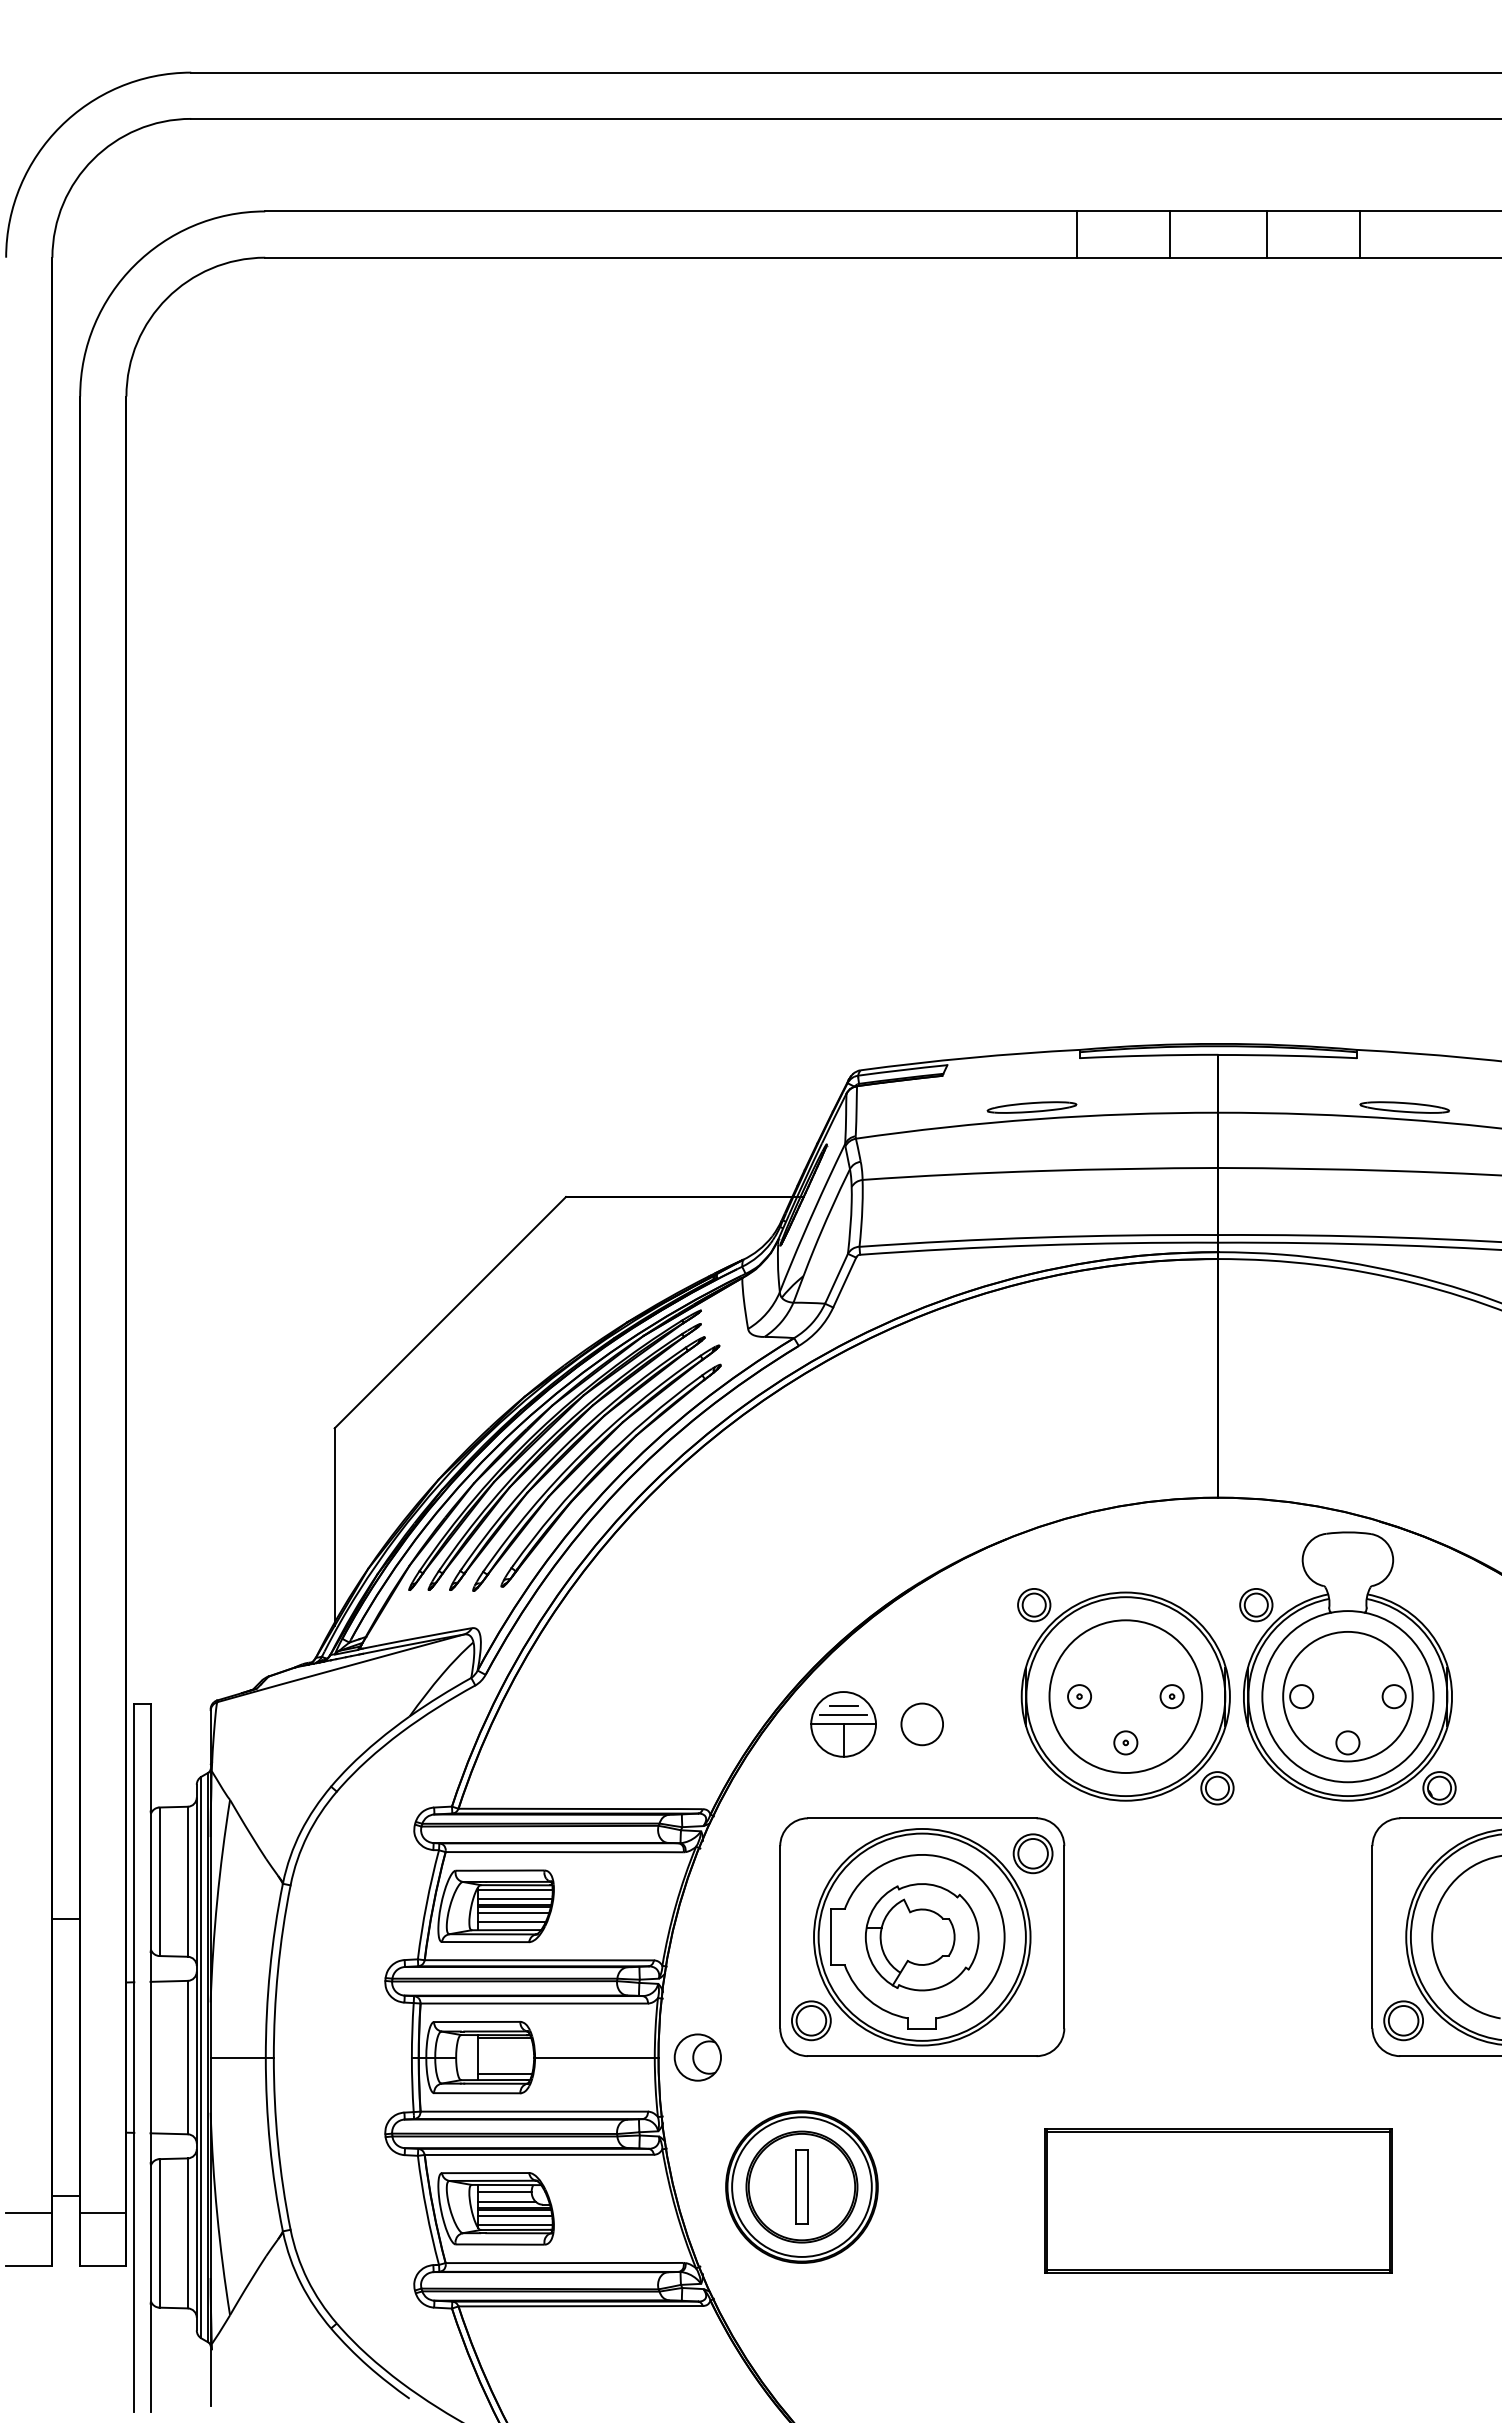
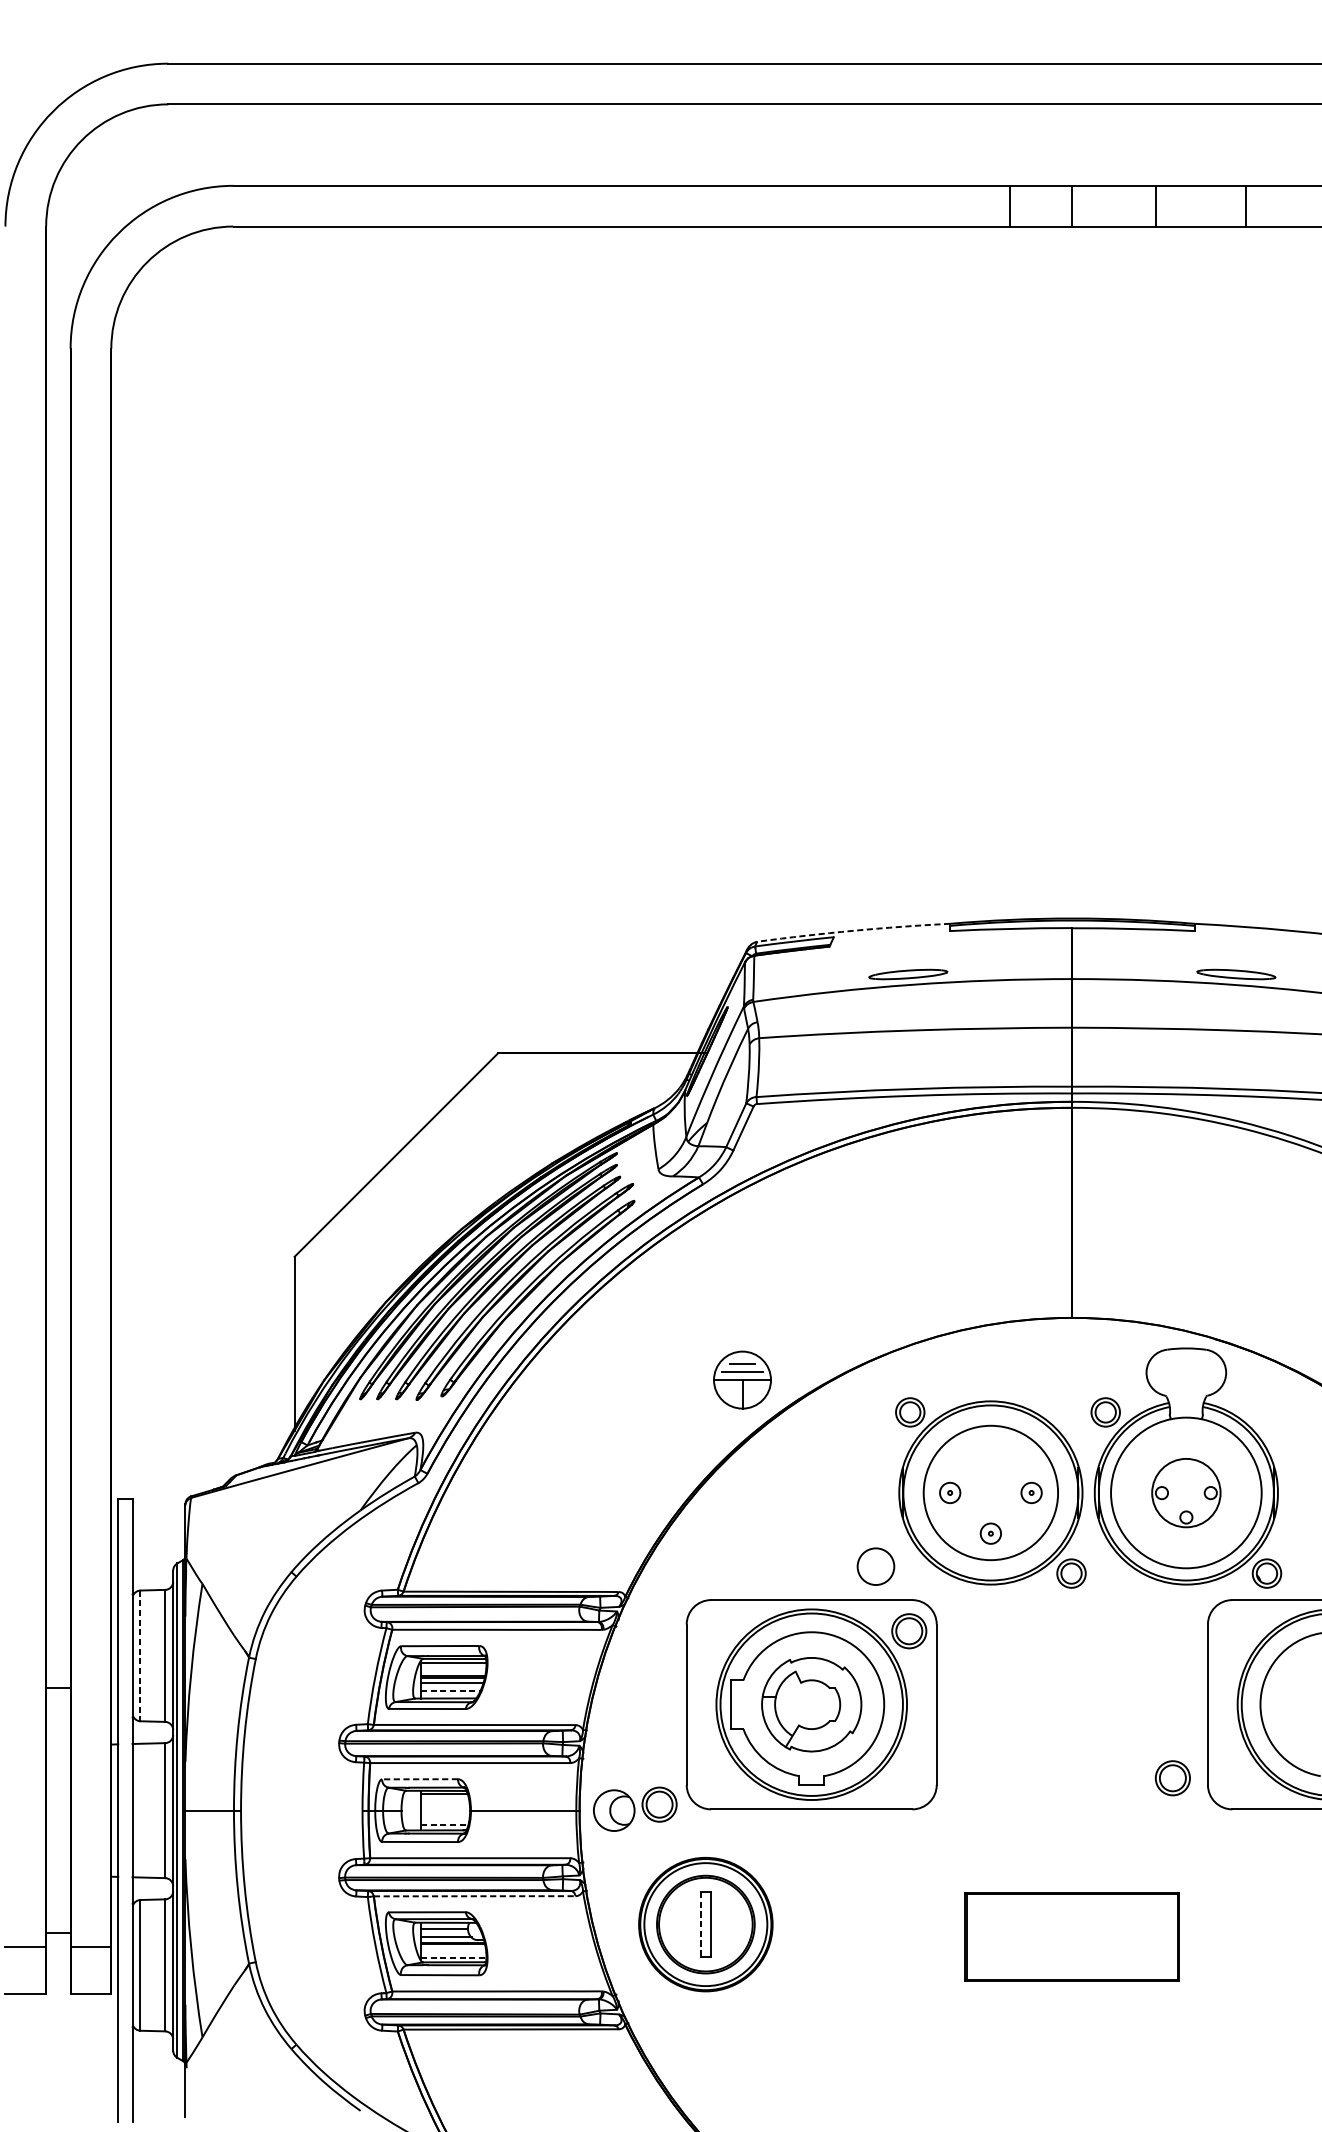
line: (1077, 234) -> (1009, 206), moved
line: (1169, 234) -> (1071, 206), moved
line: (1266, 234) -> (1156, 206), moved
line: (1359, 234) -> (1245, 206), moved
arc: (969, 1057) -> (853, 930), solid -> dashed
part: (1347, 1696) -> (1185, 1492), size x0.6
part: (843, 1724) -> (742, 1380), moved
circle: (921, 1724) -> (875, 1566), moved
line: (159, 1882) -> (140, 1656), solid -> dashed
line: (515, 1898) -> (453, 1670), removed
line: (511, 1921) -> (450, 1690), solid -> dashed
part: (811, 2020) -> (659, 1804), moved
part: (1403, 2020) -> (1172, 1778), moved
line: (476, 2021) -> (419, 1778), solid -> dashed
line: (505, 2074) -> (444, 1825), solid -> dashed
line: (539, 2154) -> (474, 1895), solid -> dashed
line: (796, 2187) -> (701, 1924), solid -> dashed
part: (1218, 2200) -> (1072, 1936), size x0.7
line: (515, 2215) -> (453, 1949), removed
line: (515, 2224) -> (453, 1957), solid -> dashed

